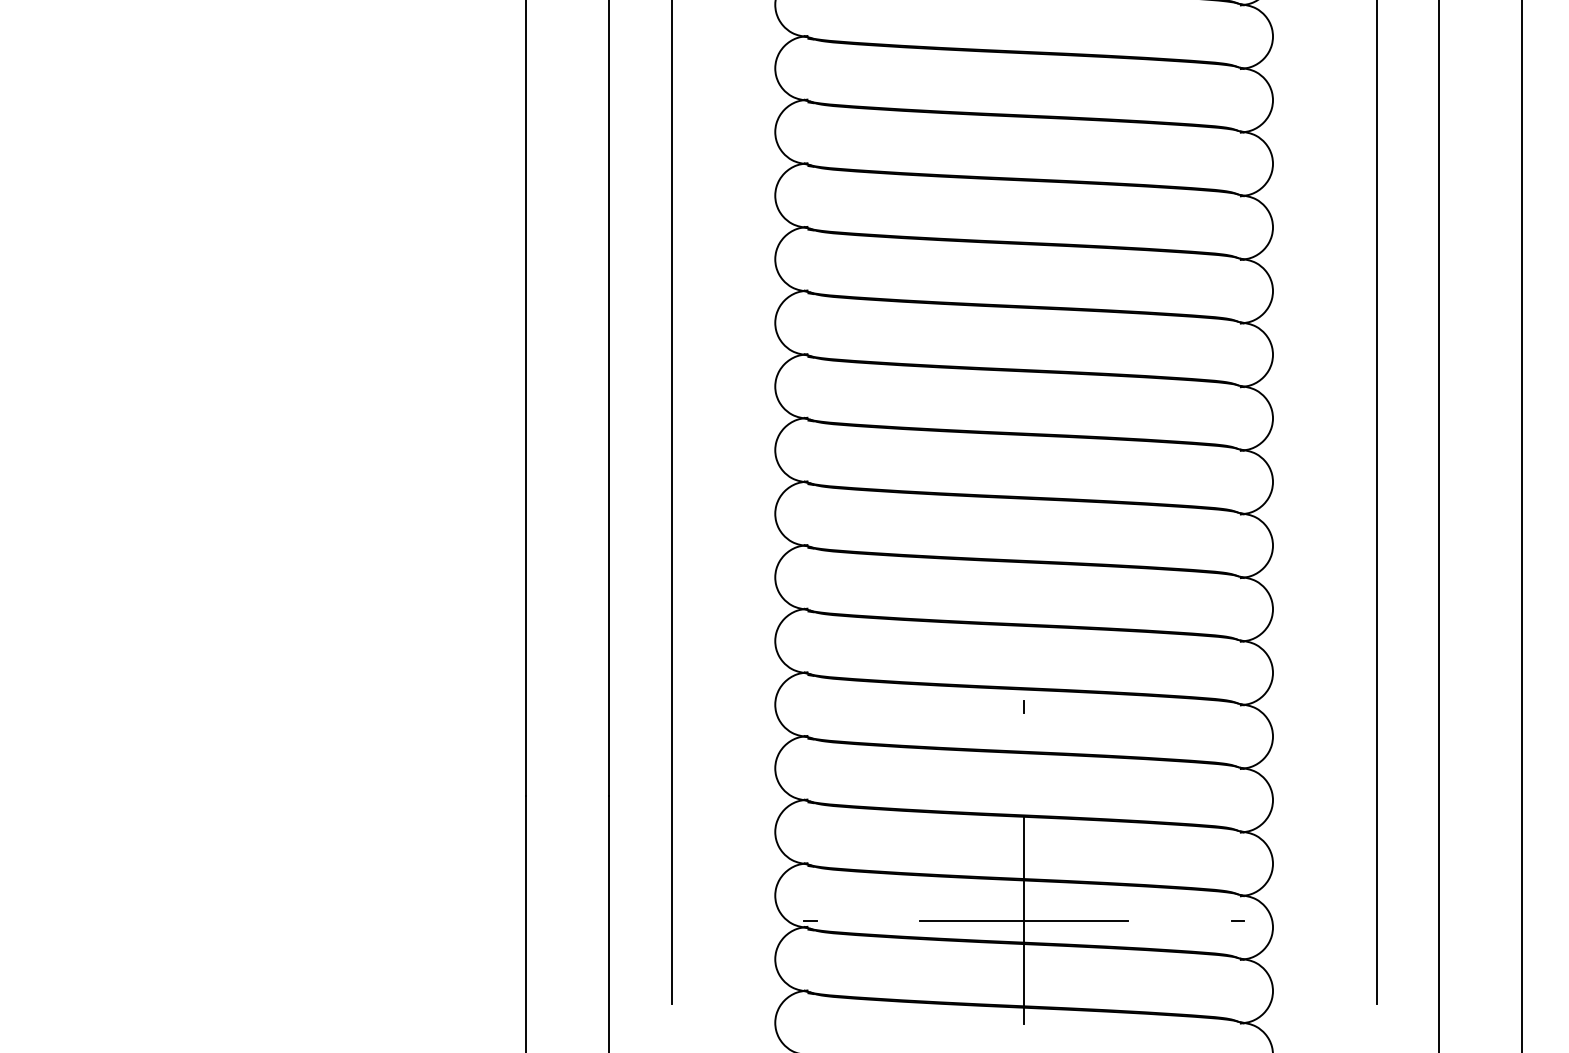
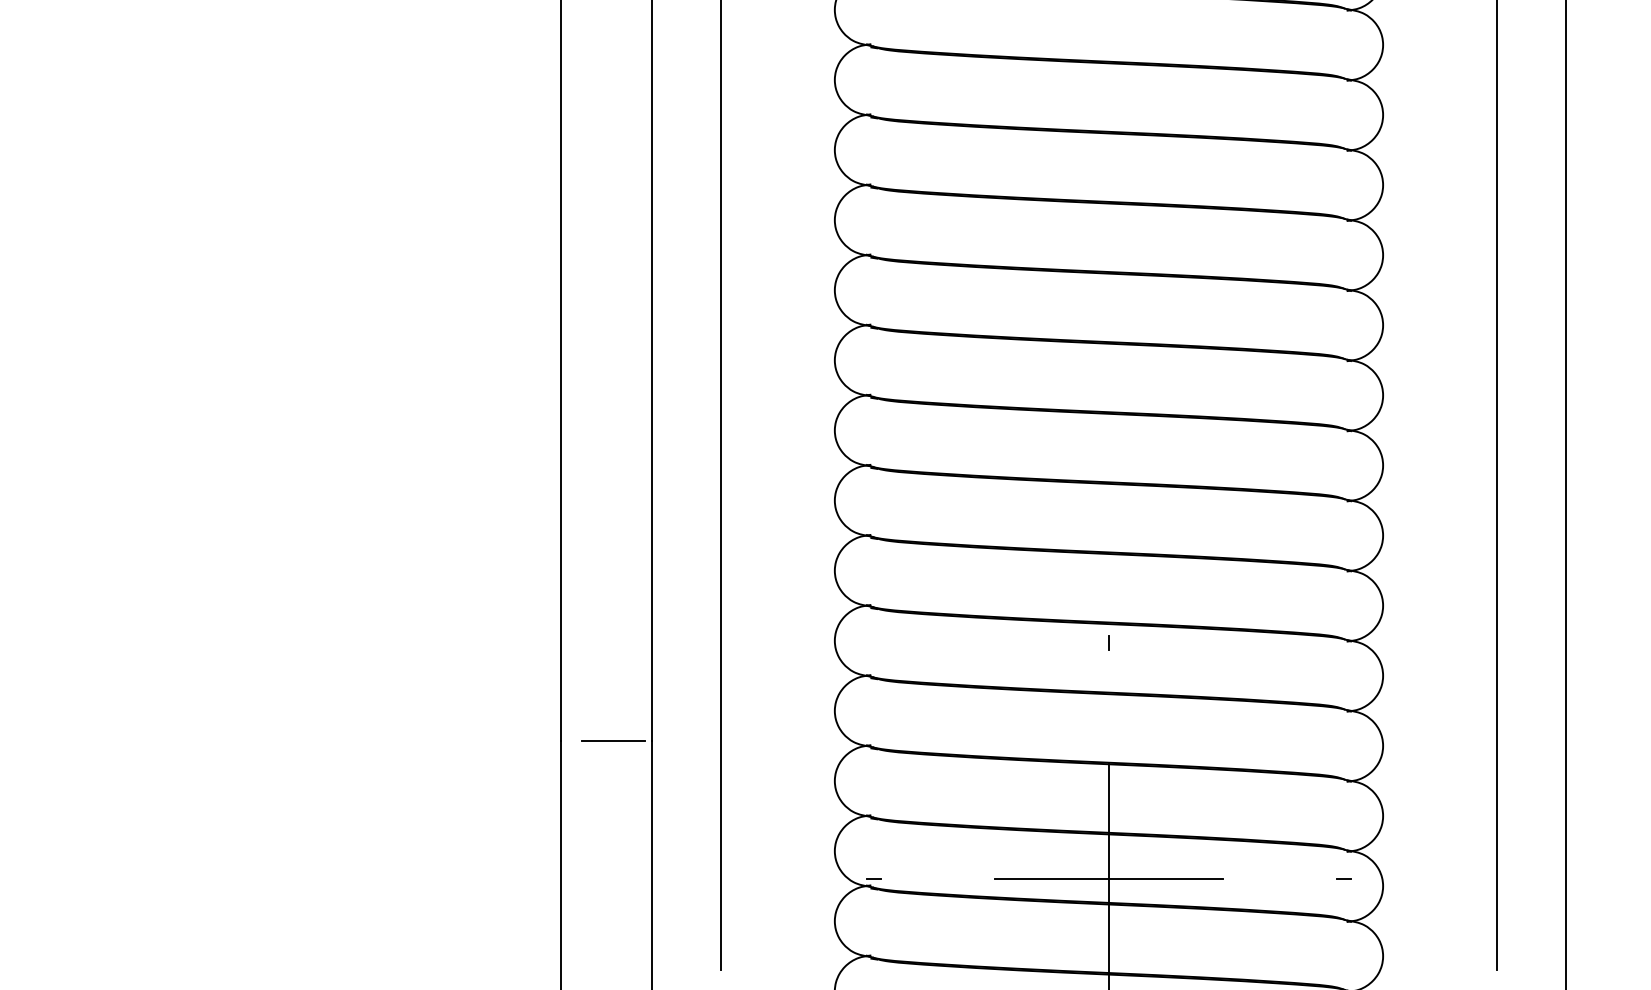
line: (574, 796) -> (613, 741), added

